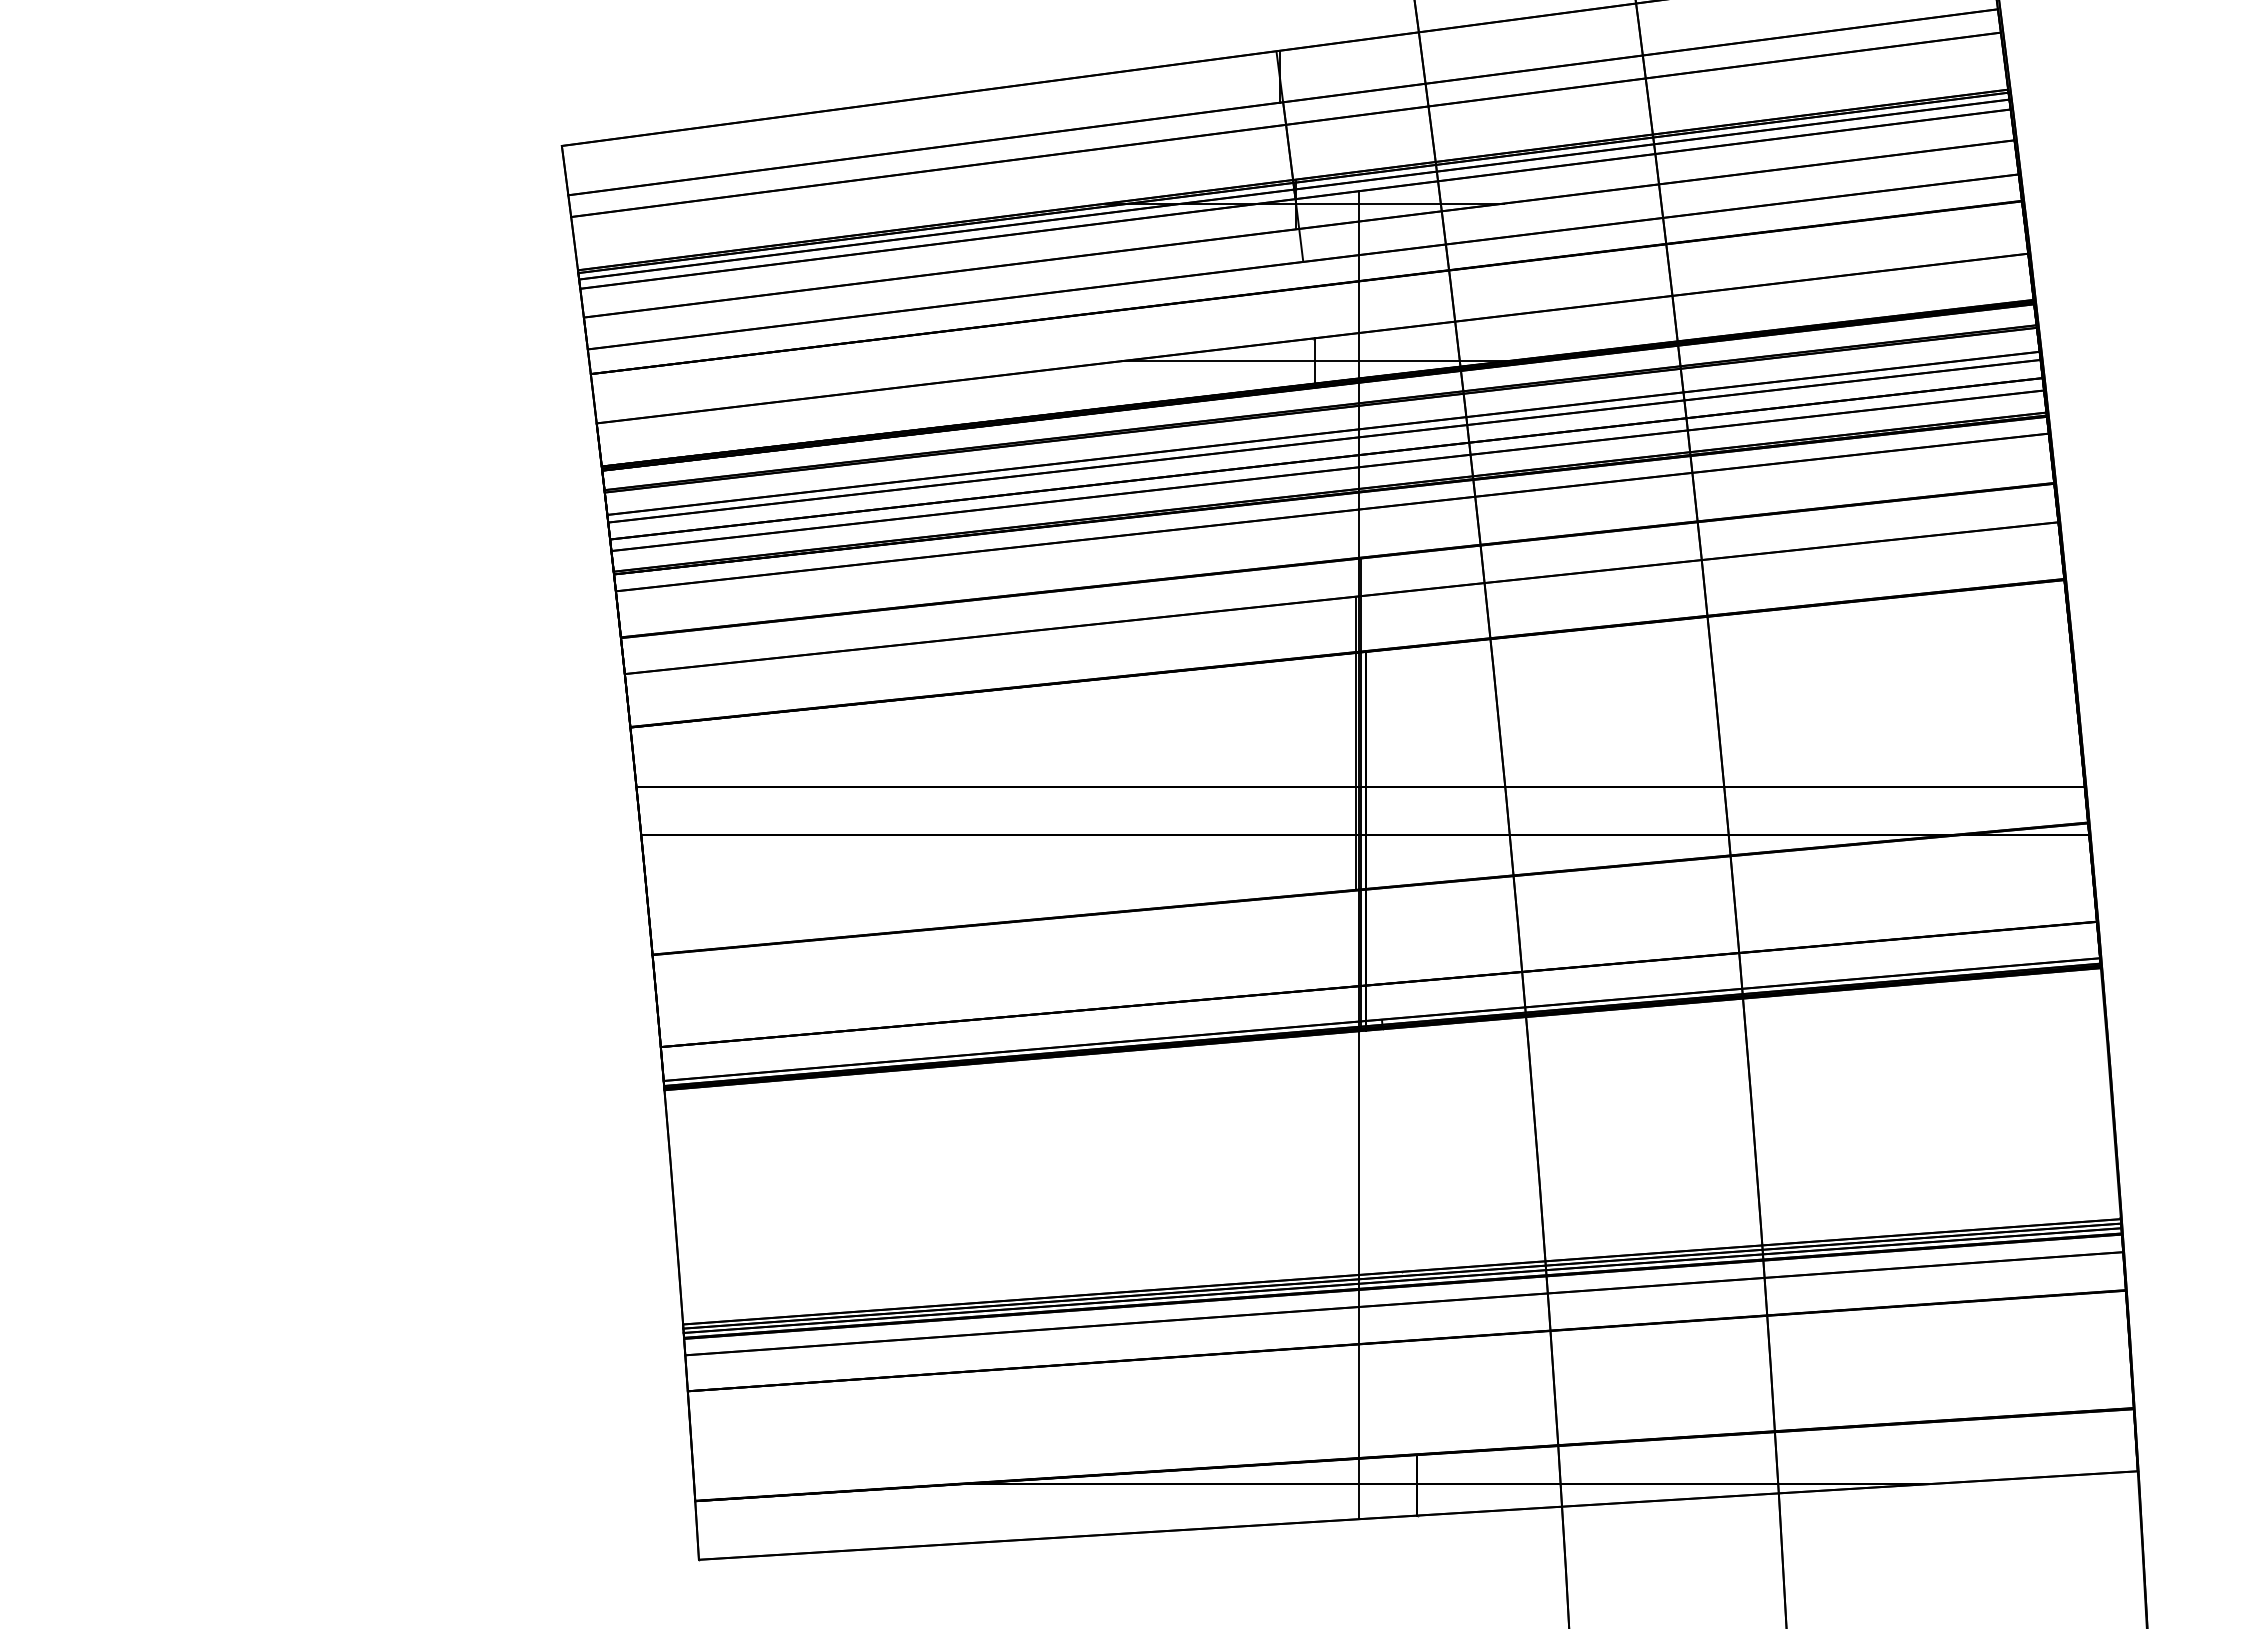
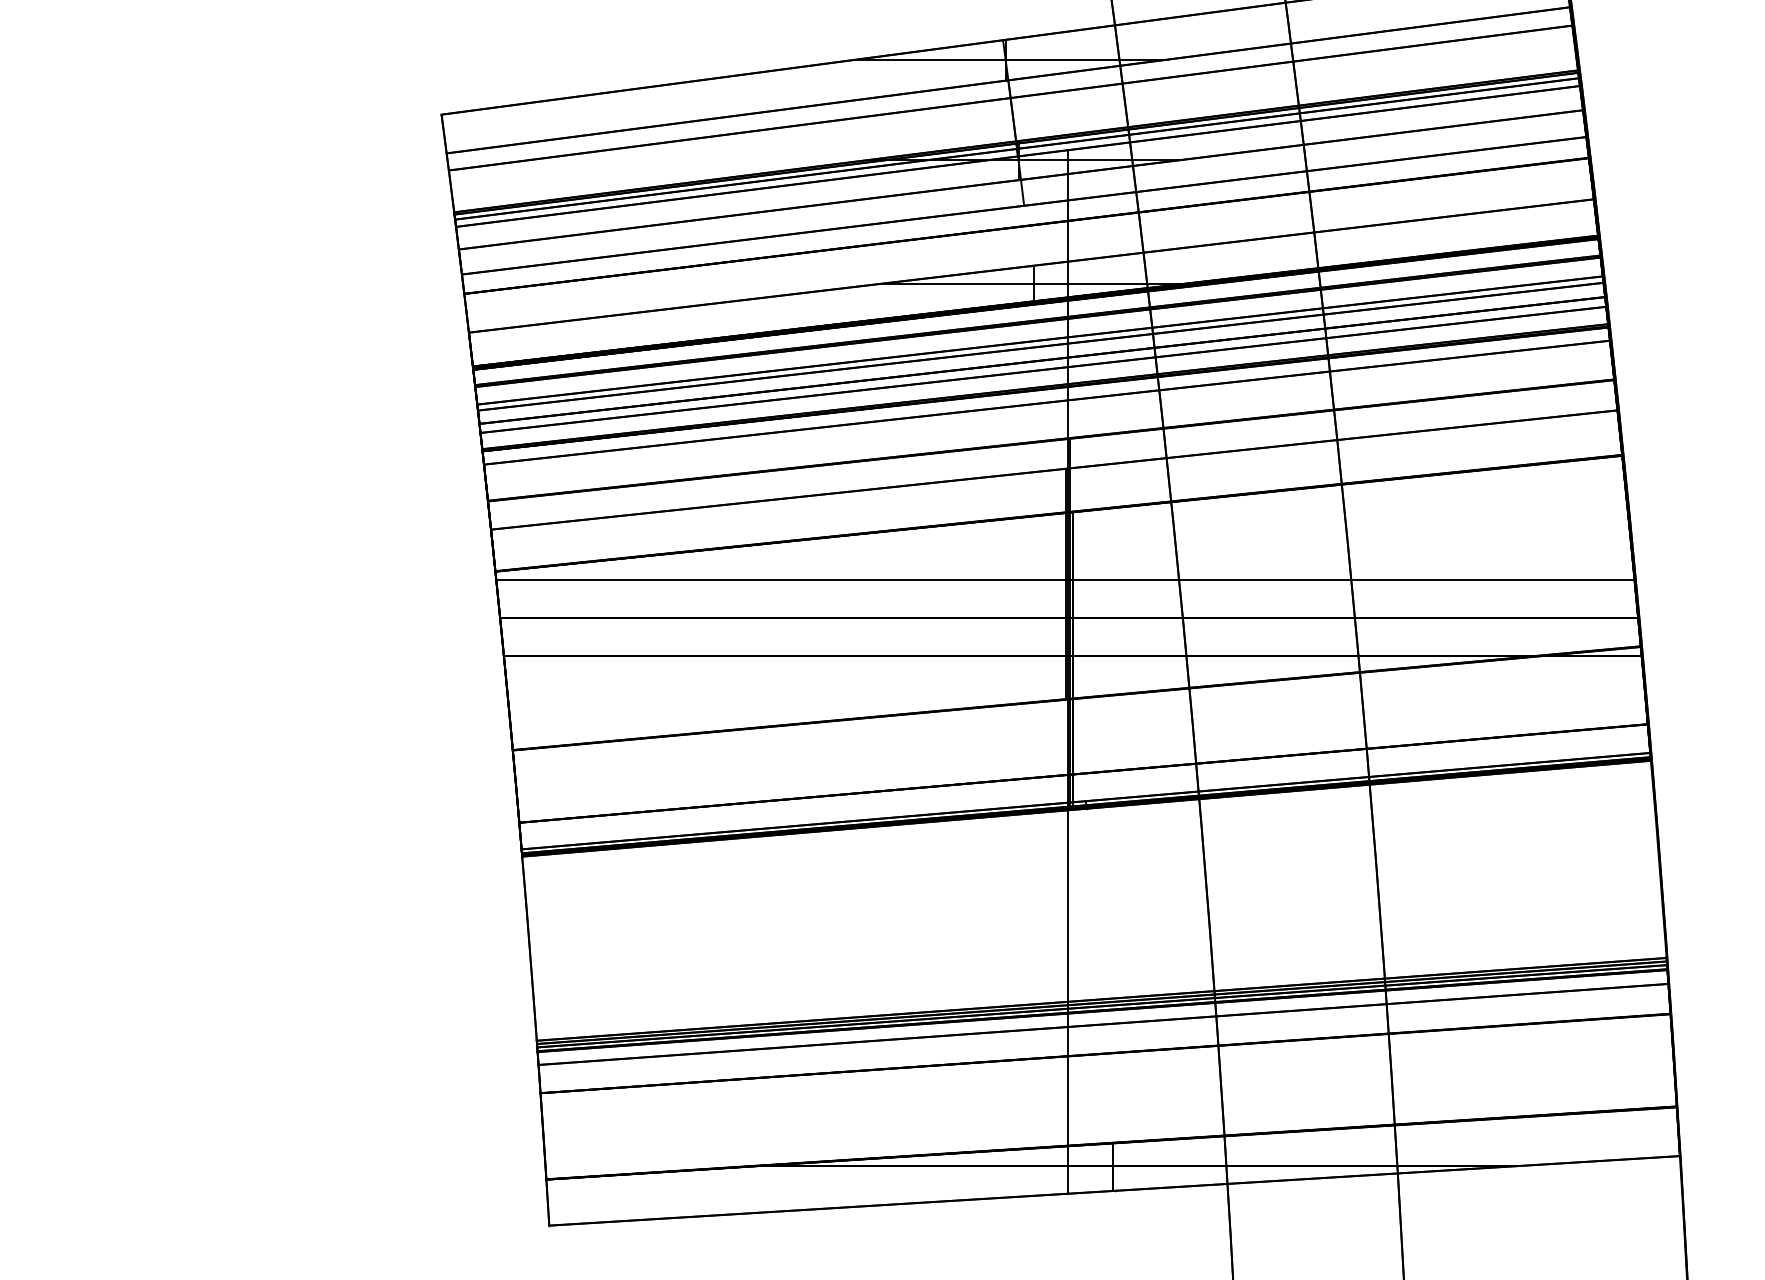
line: (1288, 75) -> (1012, 59), added
line: (1355, 738) -> (1065, 580), added

